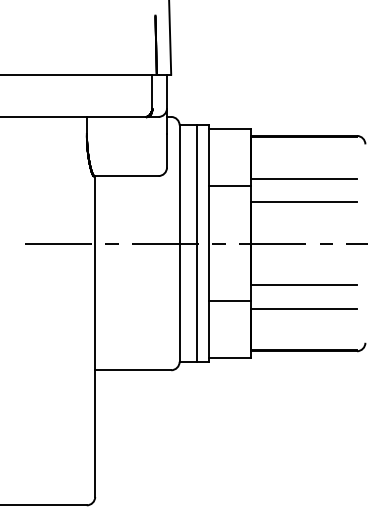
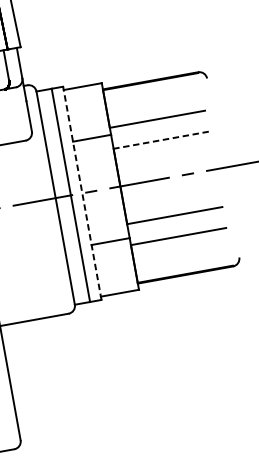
line: (304, 201) -> (161, 139), solid -> dashed
line: (209, 243) -> (82, 193), solid -> dashed

